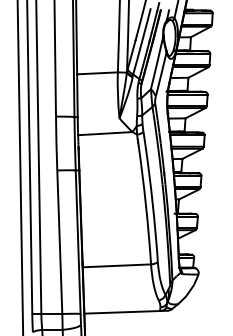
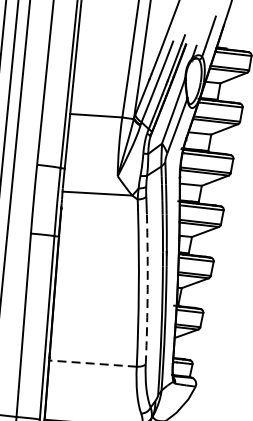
arc: (152, 203) -> (147, 289), solid -> dashed
line: (116, 265) -> (92, 363), solid -> dashed

